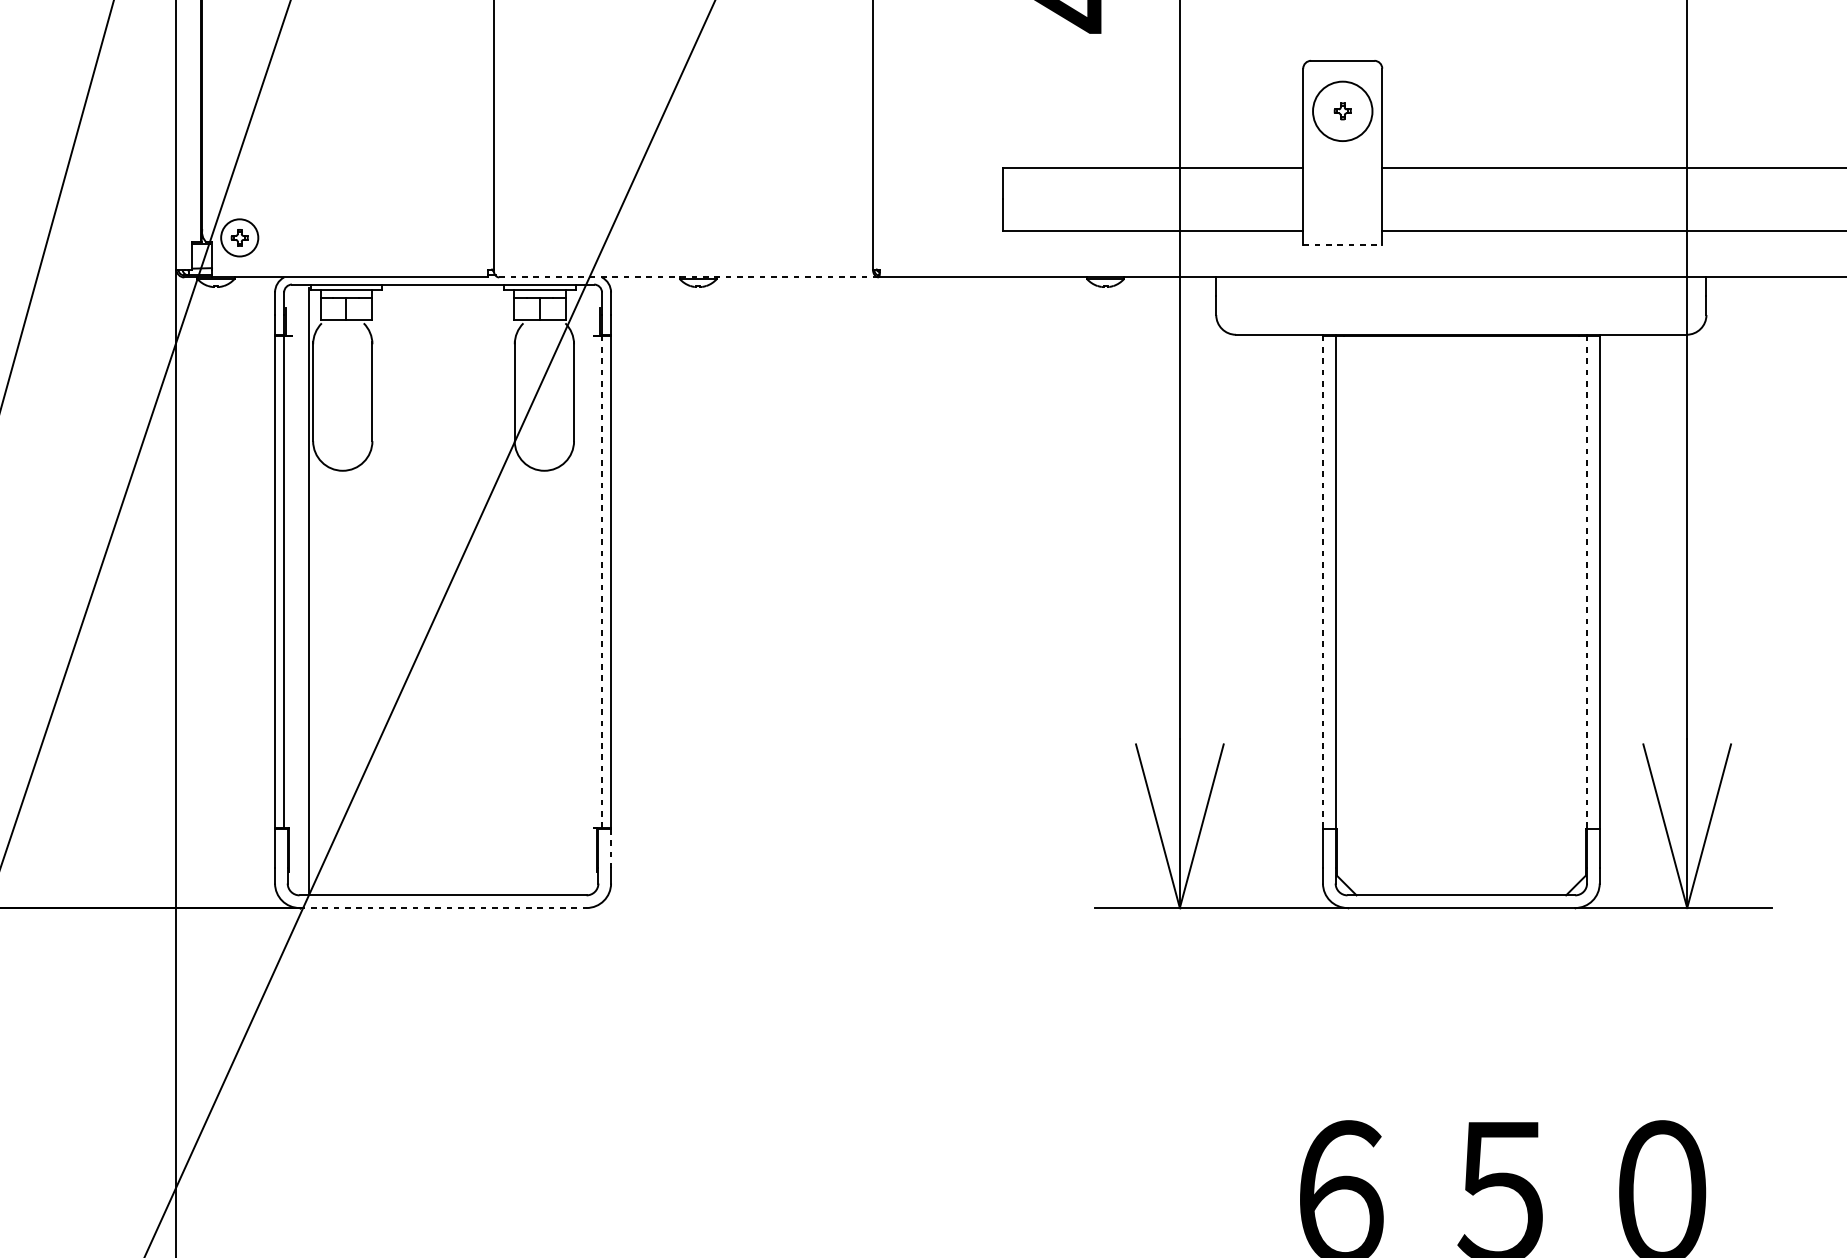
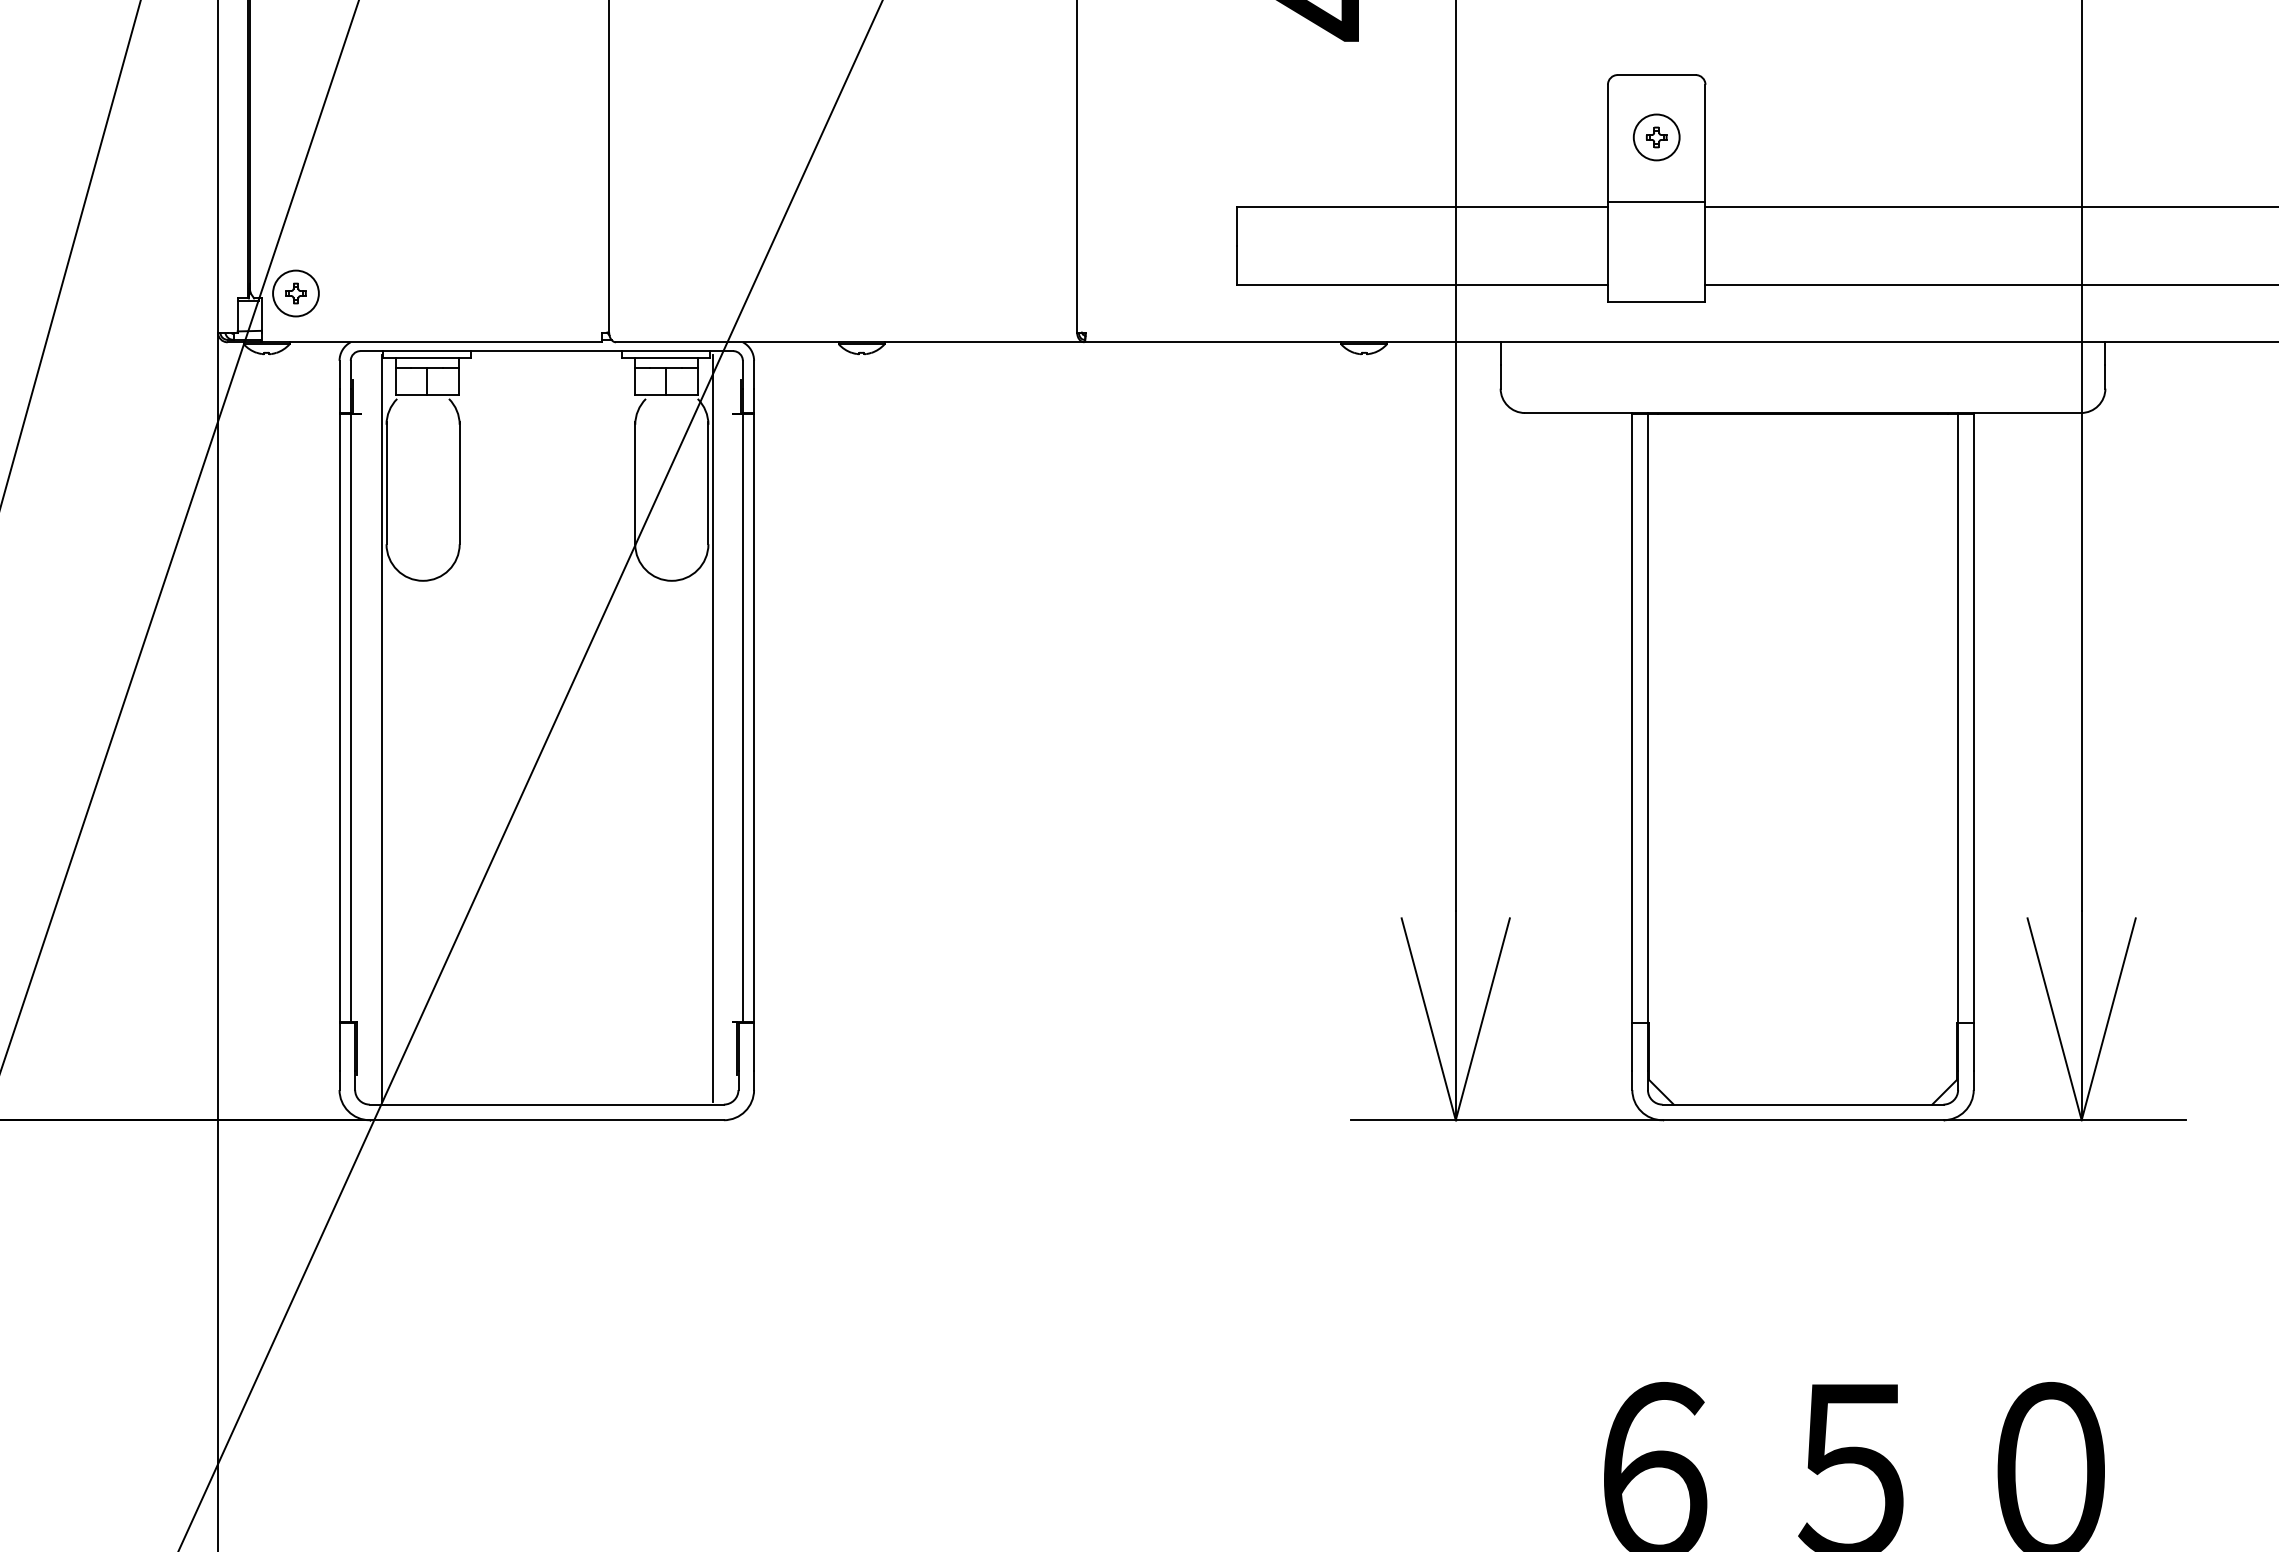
circle: (1342, 111) -> (1656, 137), size x0.62
line: (1342, 163) -> (1656, 201), added
line: (1342, 244) -> (1656, 301), dashed -> solid
line: (689, 277) -> (850, 342), dashed -> solid
line: (601, 581) -> (742, 717), dashed -> solid
line: (1323, 582) -> (1632, 718), dashed -> solid
line: (1587, 582) -> (1958, 718), dashed -> solid
line: (578, 590) -> (713, 728), added
line: (611, 848) -> (754, 1046), dashed -> solid
line: (443, 908) -> (547, 1120), dashed -> solid

